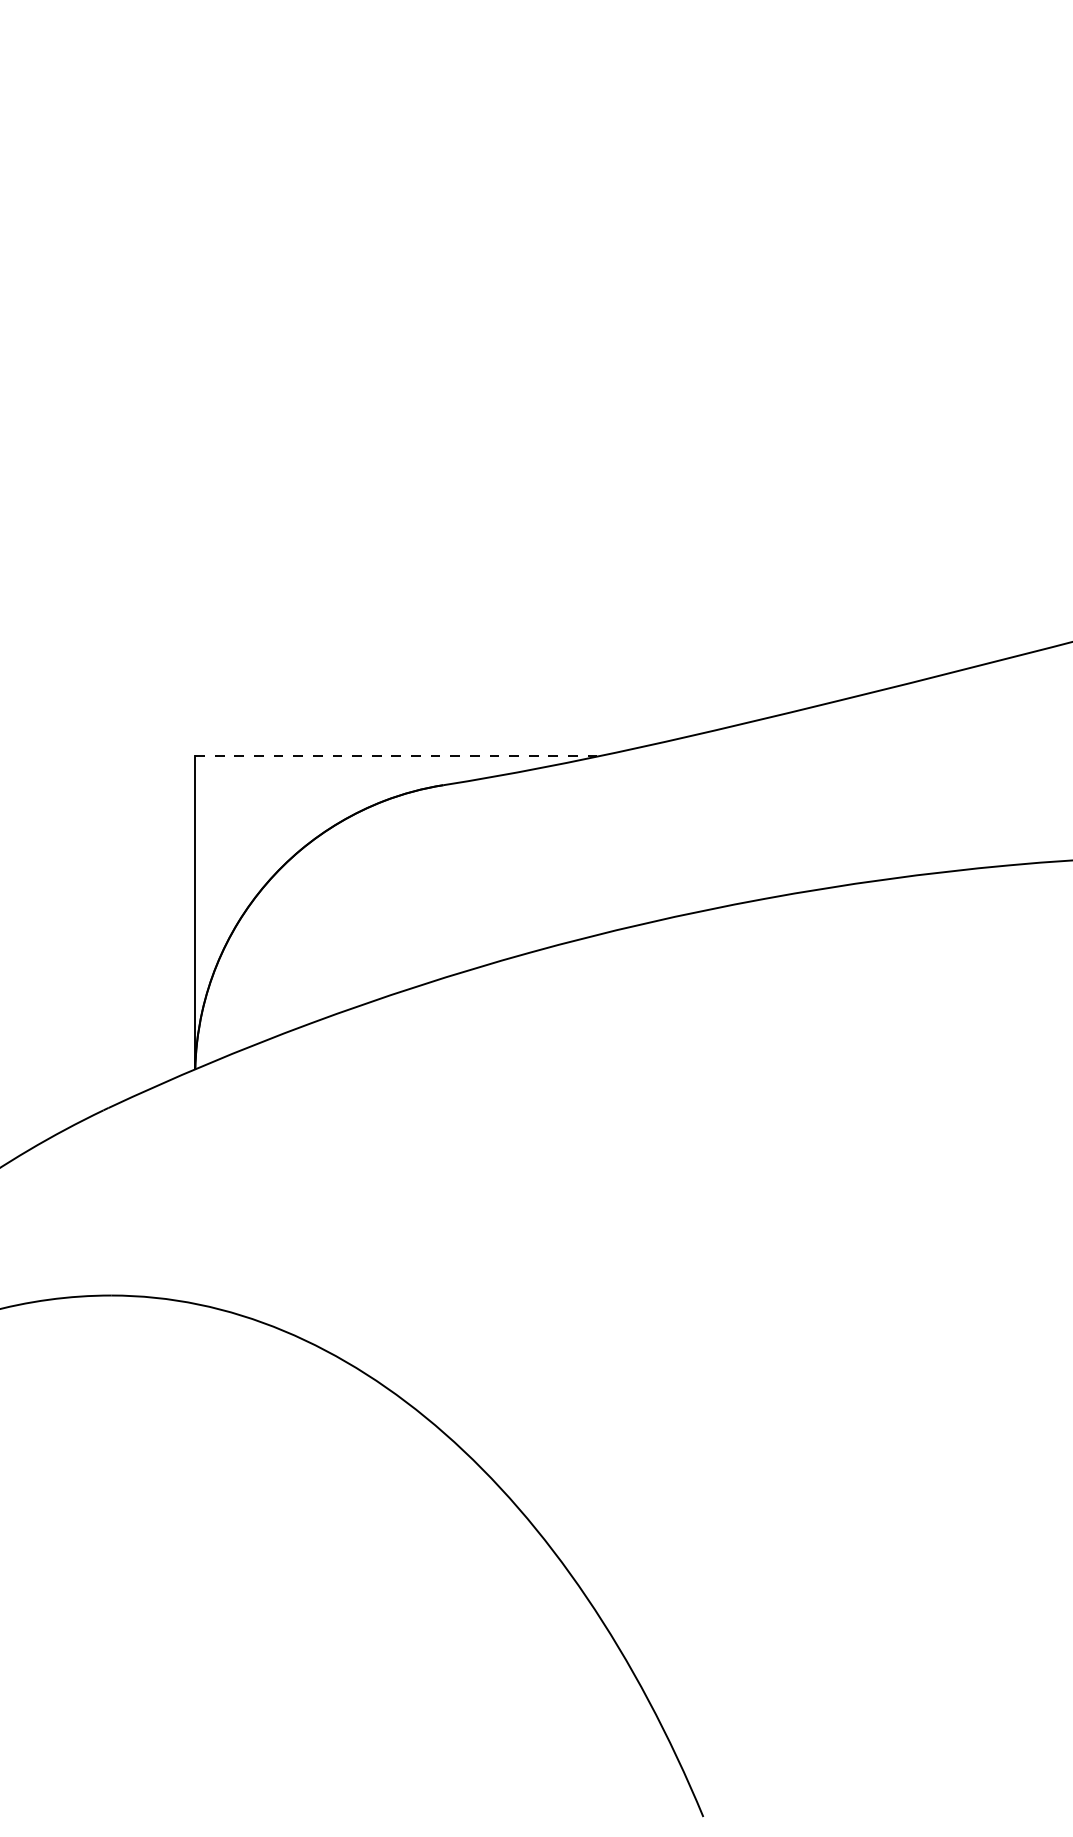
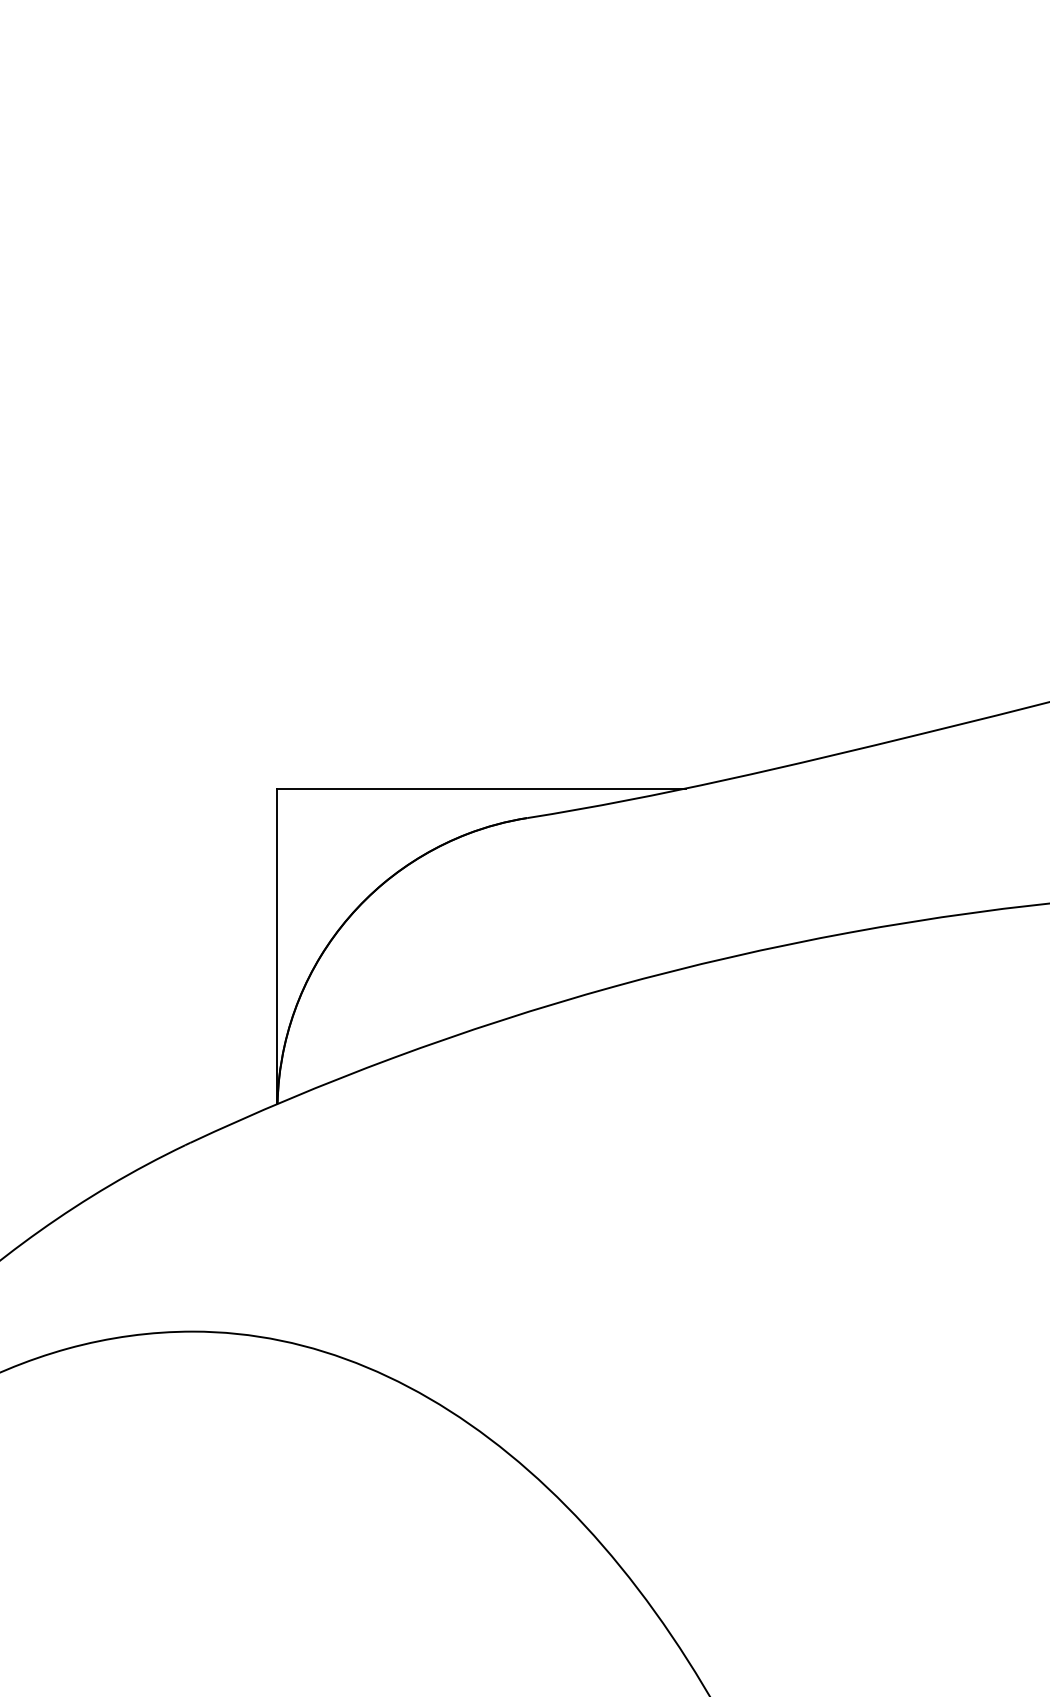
line: (398, 755) -> (482, 788), dashed -> solid

